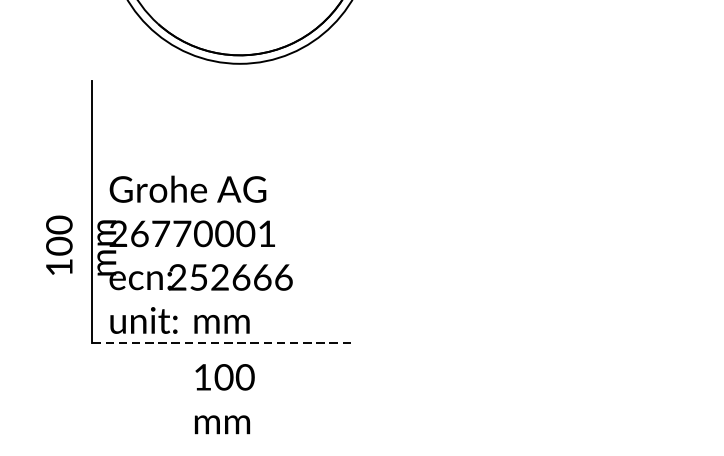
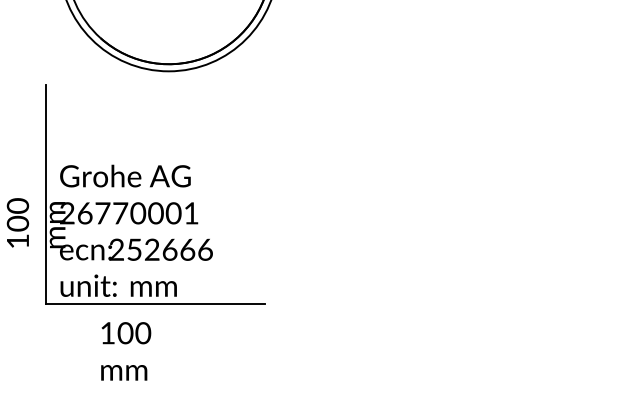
line: (223, 342) -> (155, 304), dashed -> solid
text: (225, 399) -> (126, 351), moved

